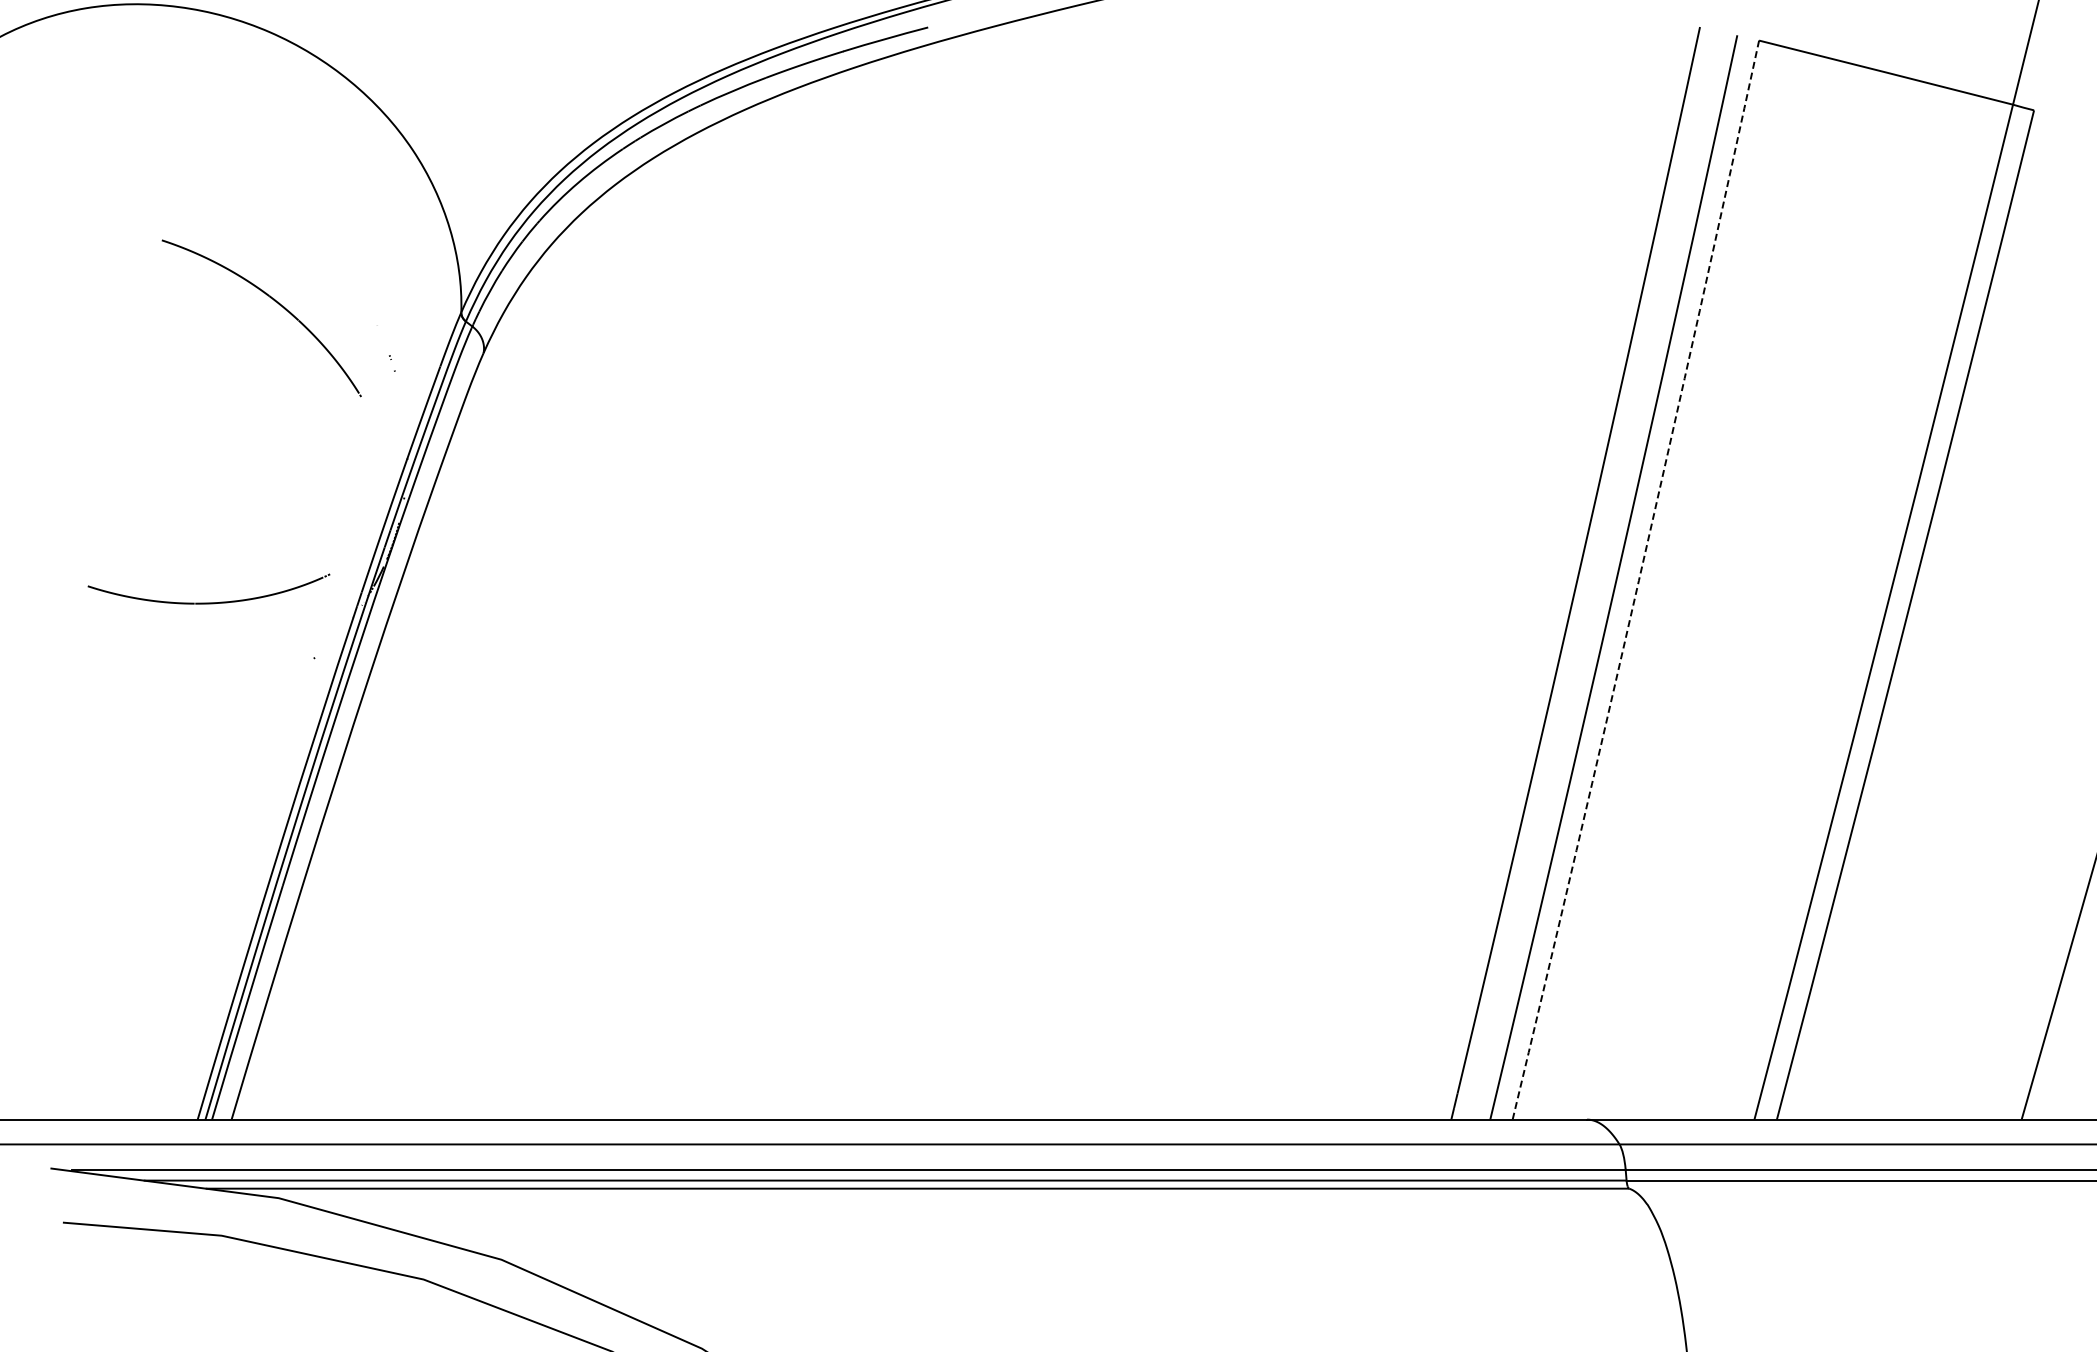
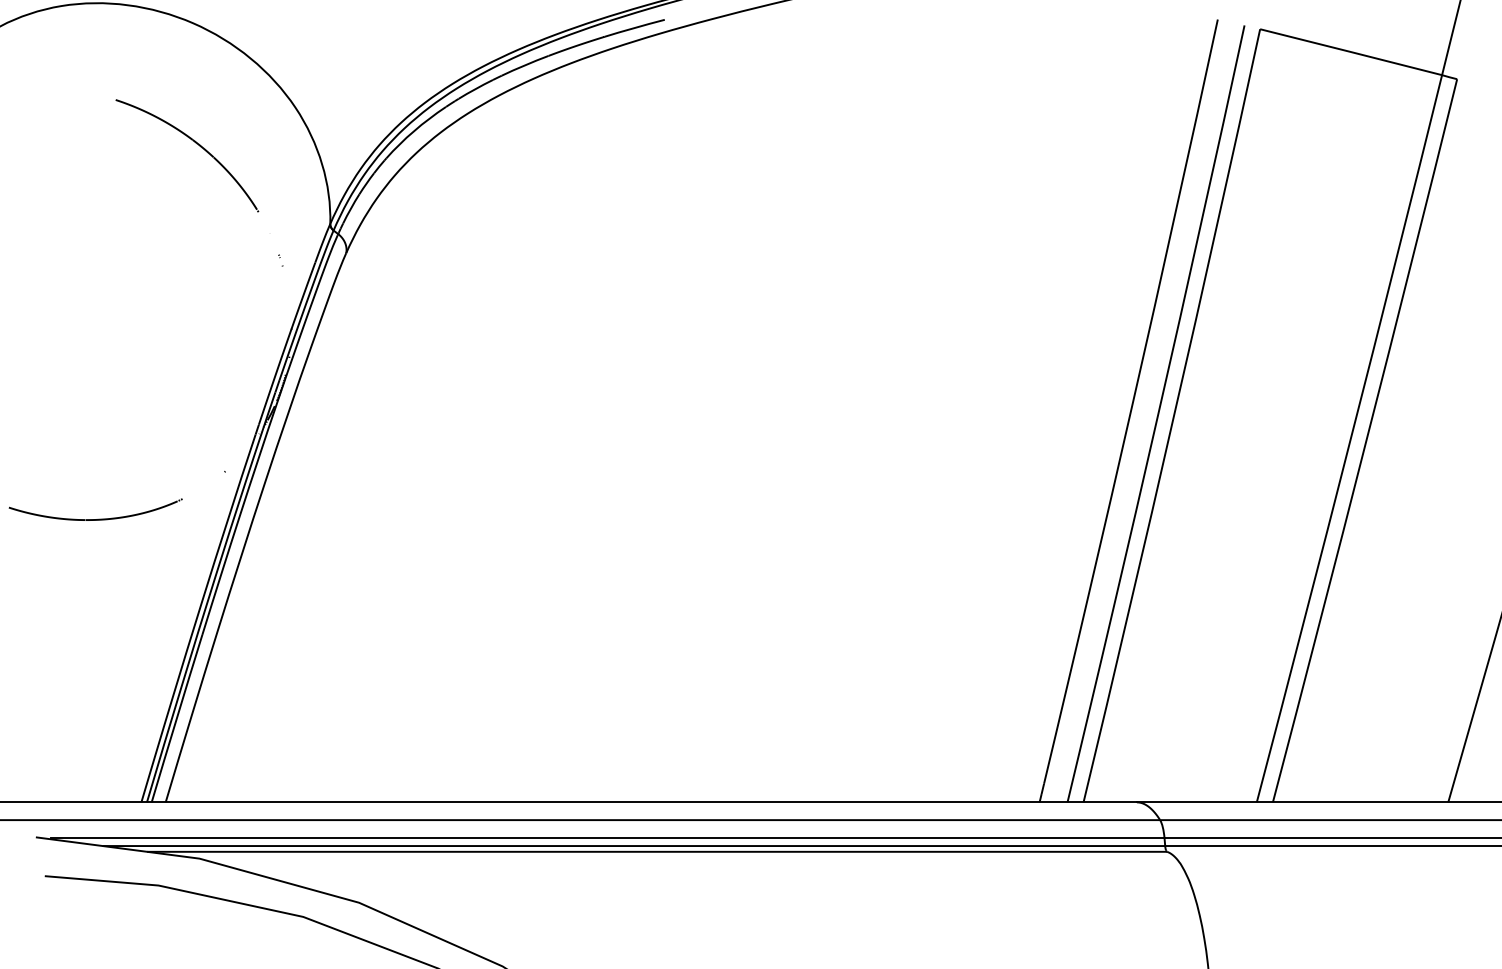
part: (274, 301) -> (196, 143), moved
arc: (1638, 580) -> (1173, 416), dashed -> solid
part: (208, 602) -> (95, 519), moved

